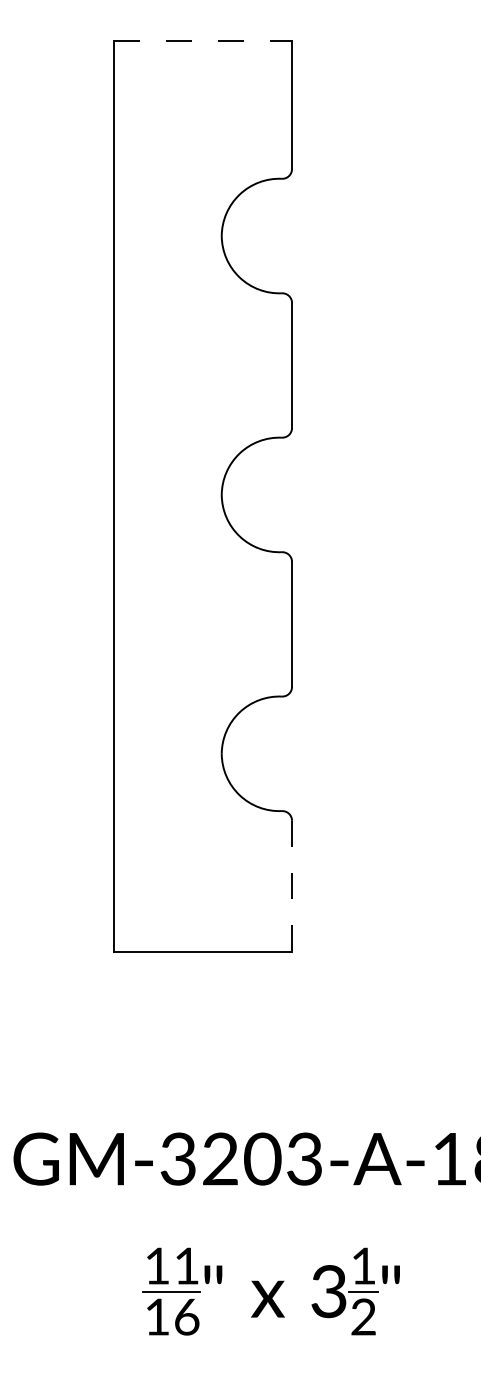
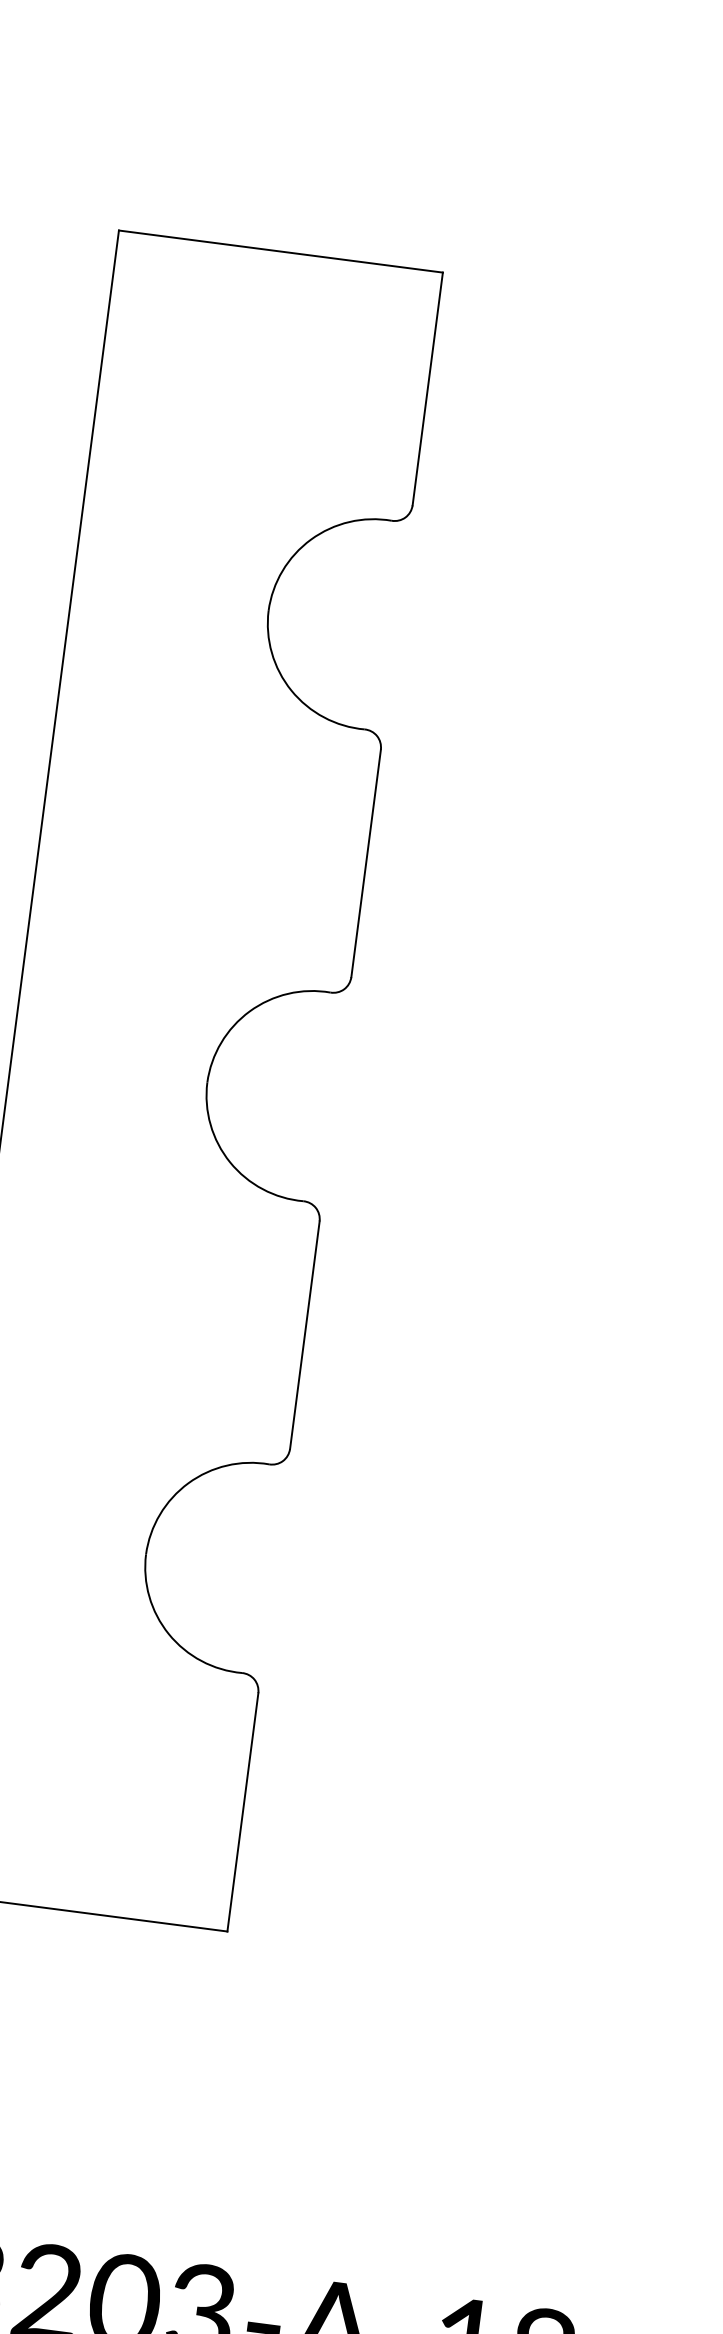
line: (203, 41) -> (281, 251), dashed -> solid
line: (292, 886) -> (243, 1812), dashed -> solid

